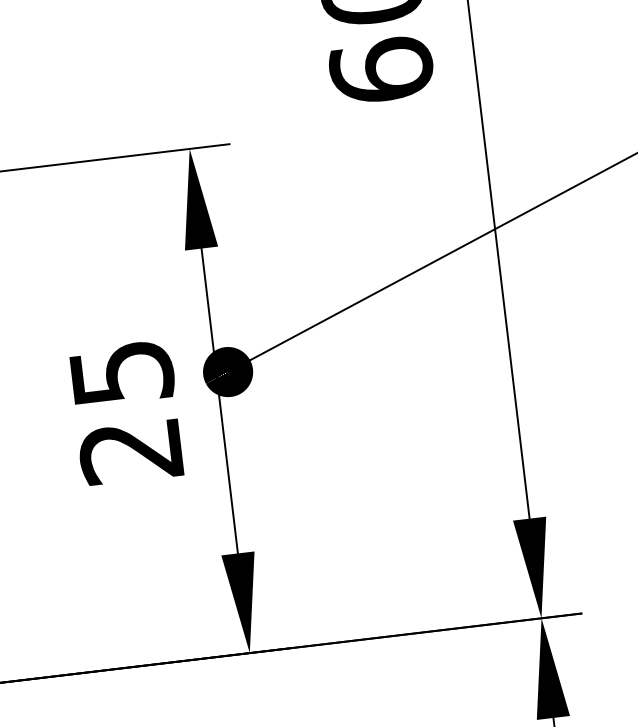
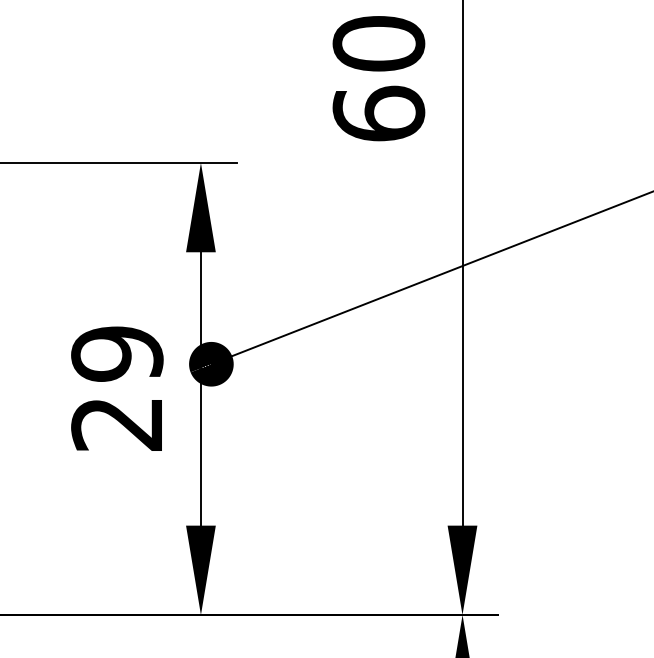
text: (121, 372) -> (117, 353), 25 -> 29

